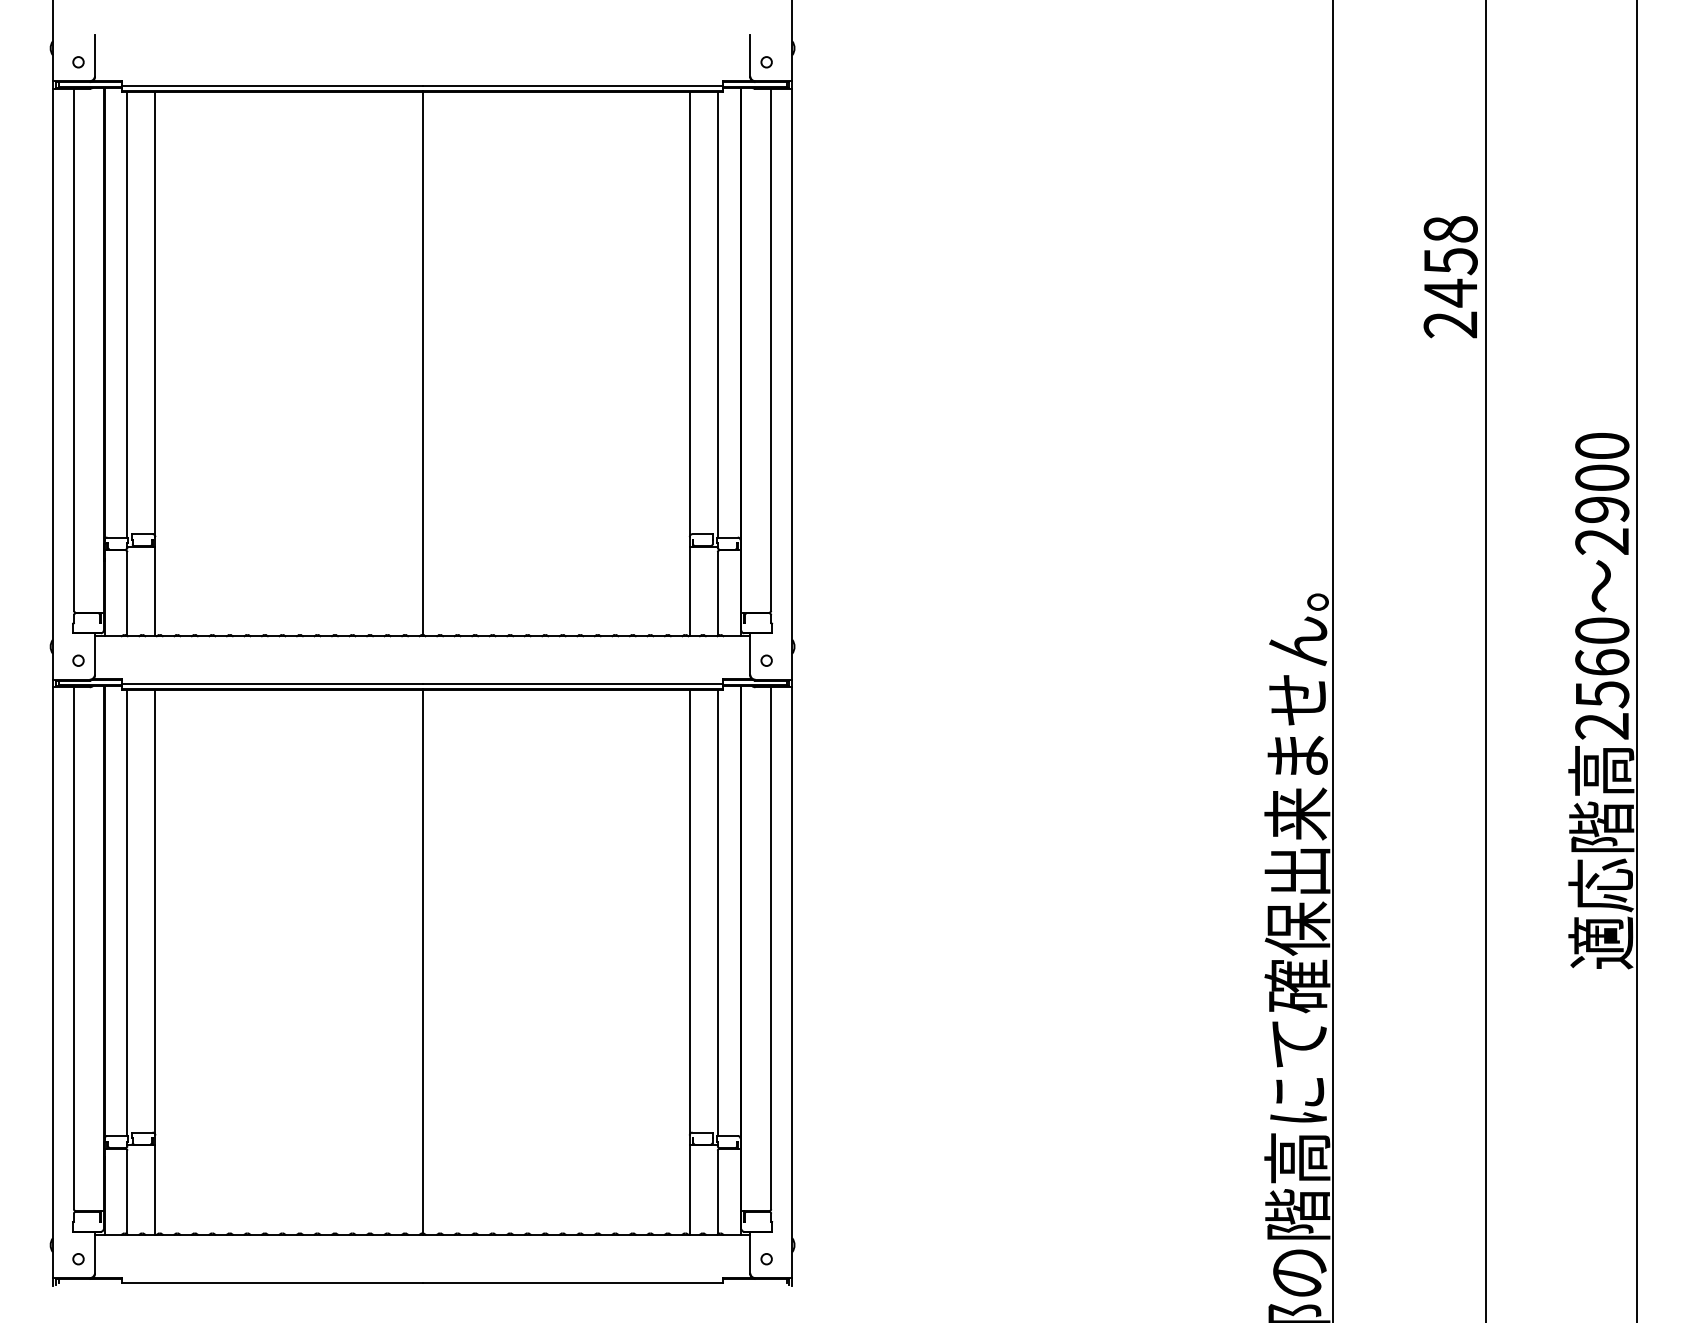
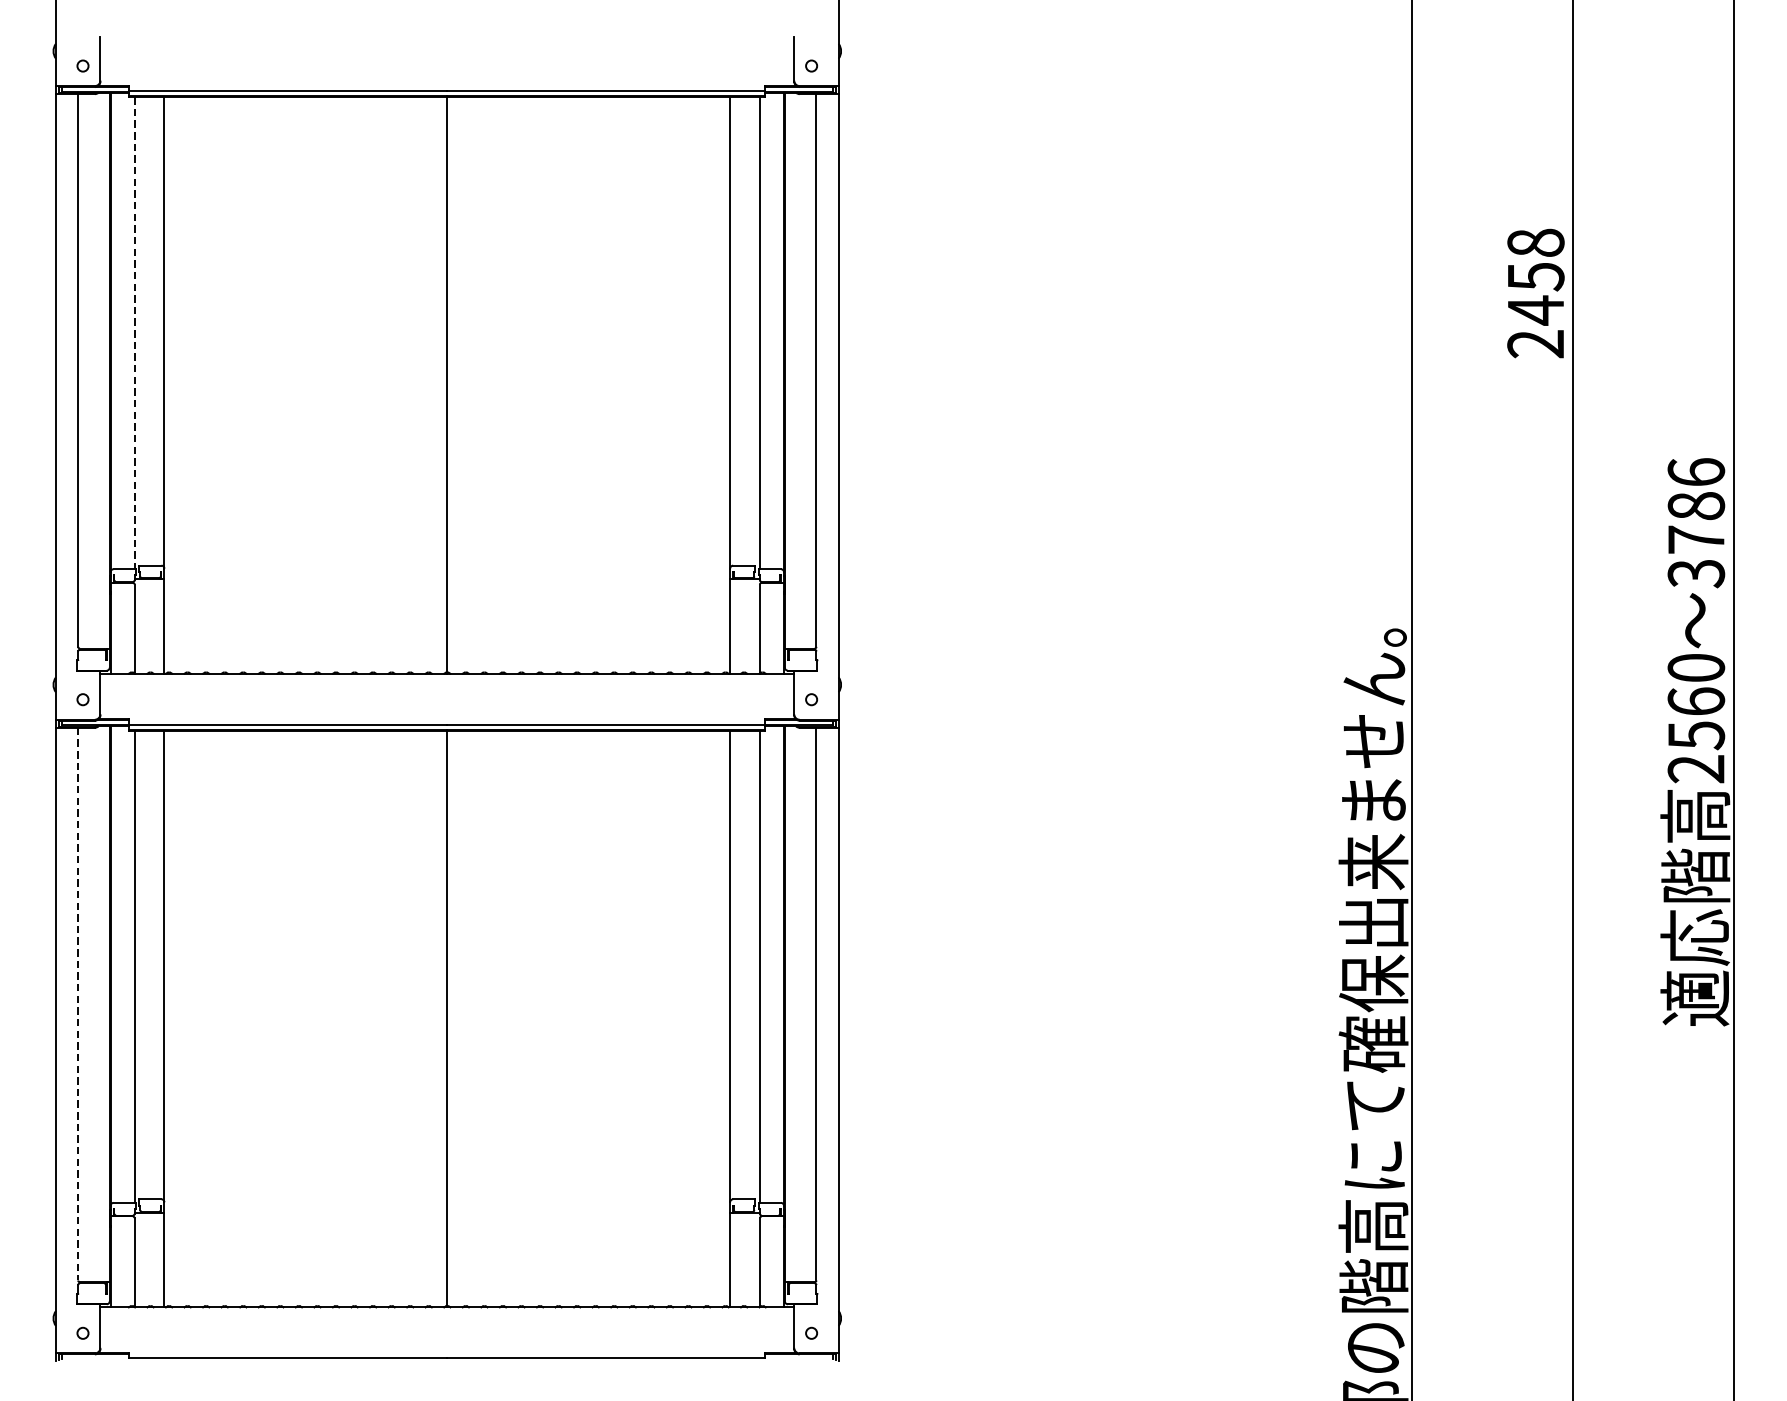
line: (127, 314) -> (134, 333), solid -> dashed
text: (1602, 493) -> (1696, 522), 2900 -> 3786
line: (73, 948) -> (77, 1004), solid -> dashed

